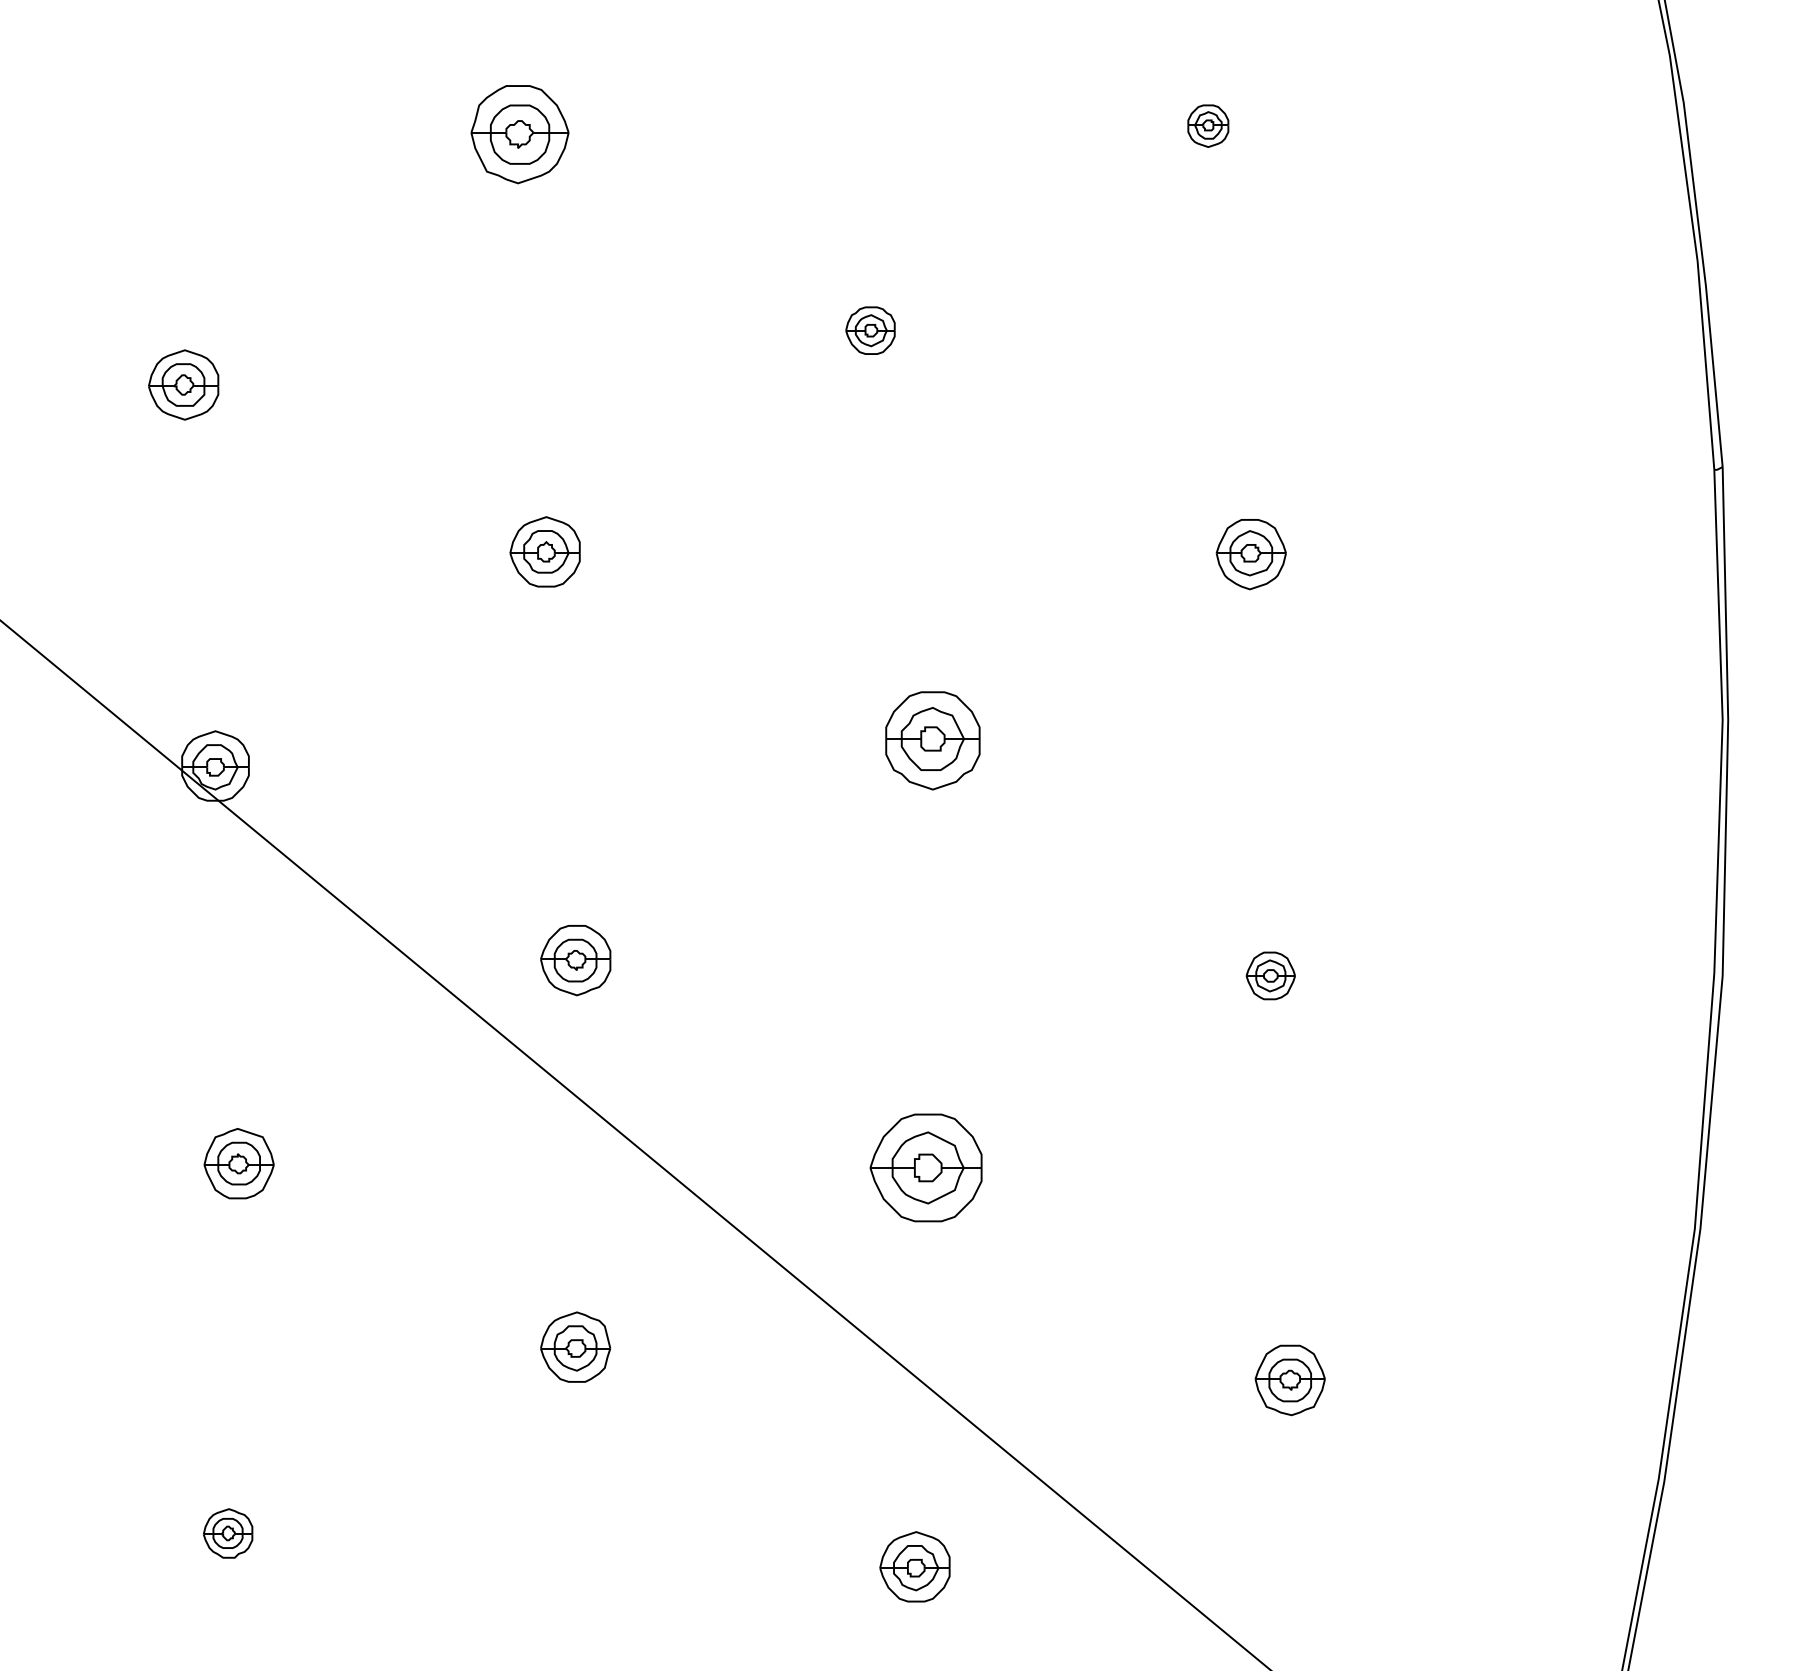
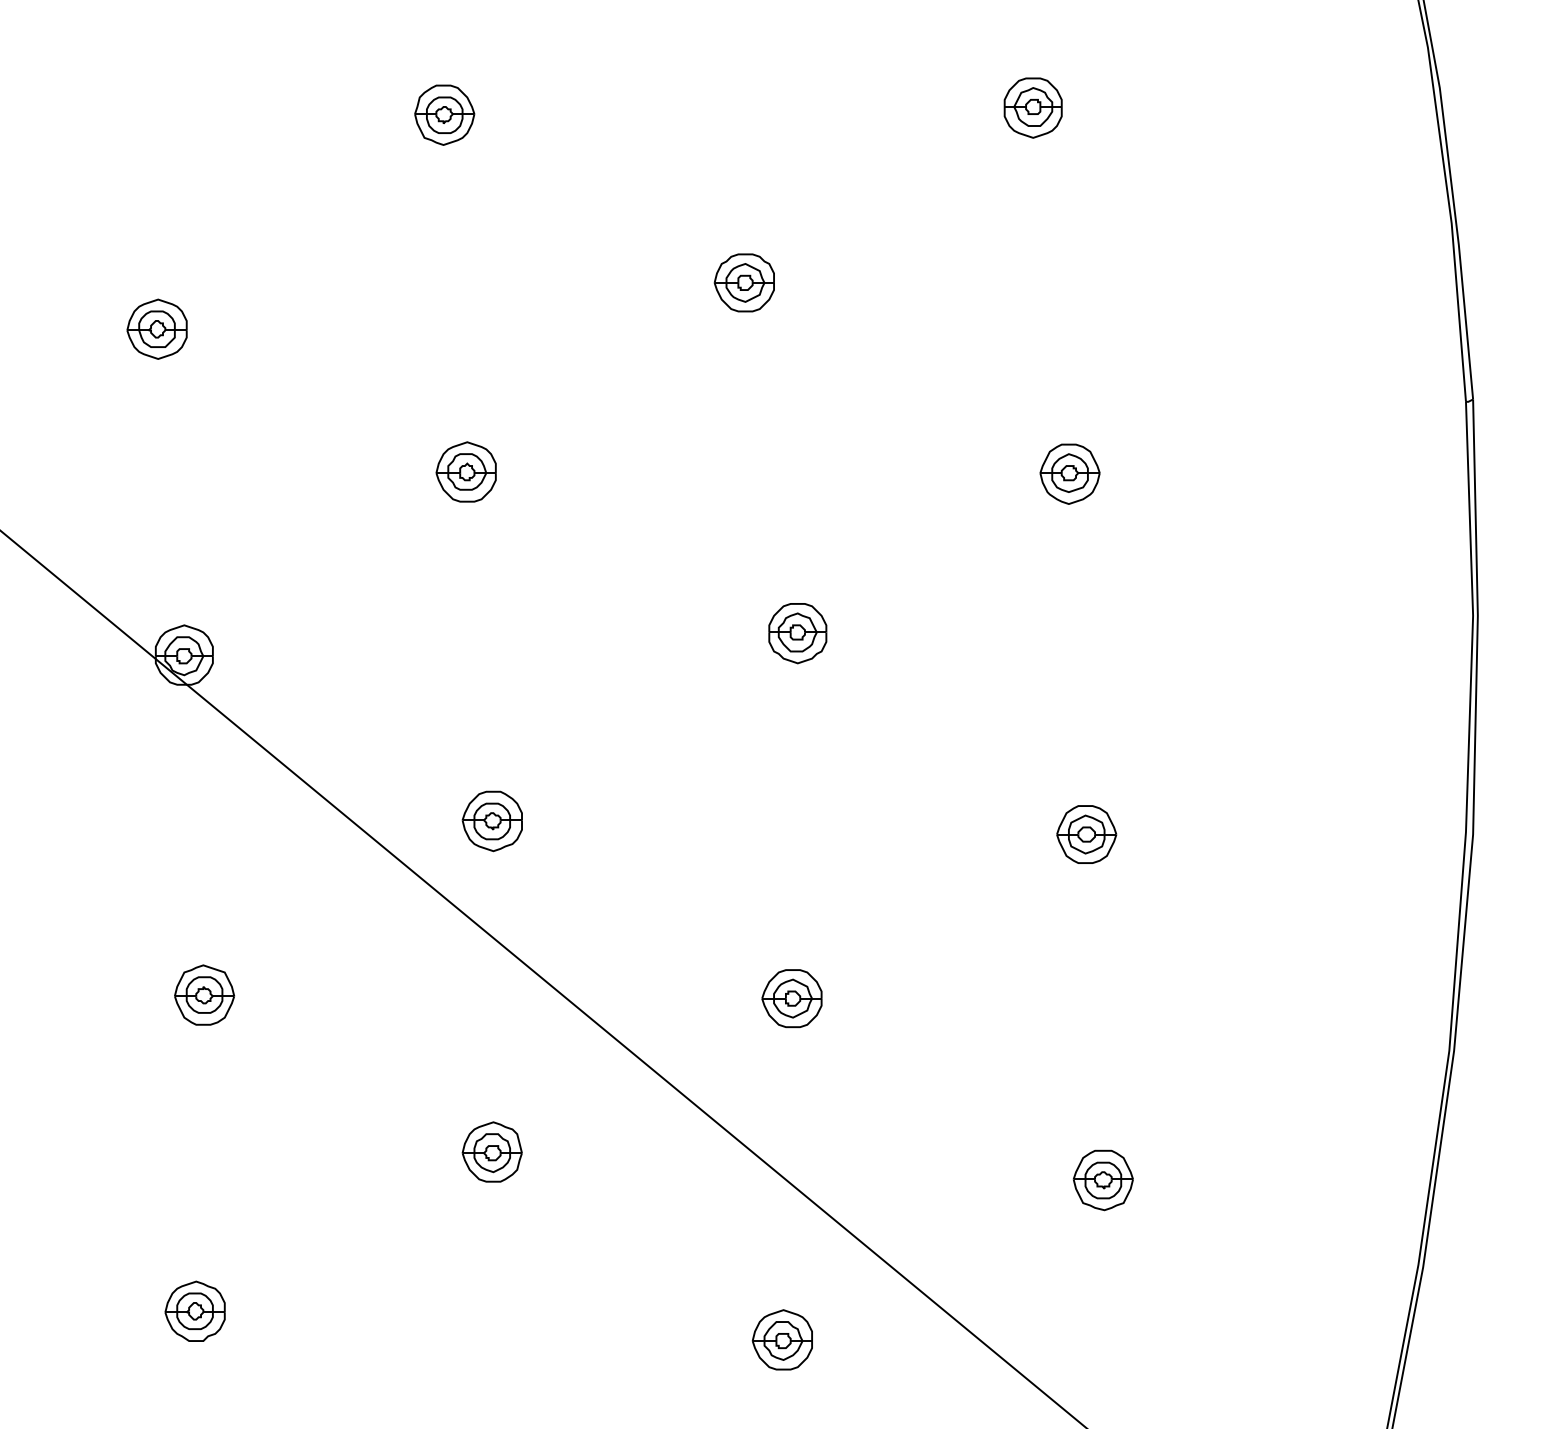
part: (1208, 125) -> (1033, 107), size x1.67
part: (519, 134) -> (444, 115), size x0.71
part: (870, 330) -> (744, 282), size x1.43
part: (932, 740) -> (797, 633), size x0.71
part: (1270, 975) -> (1086, 834), size x1.43
part: (925, 1167) -> (791, 998), size x0.62
part: (227, 1533) -> (194, 1311), size x1.43

